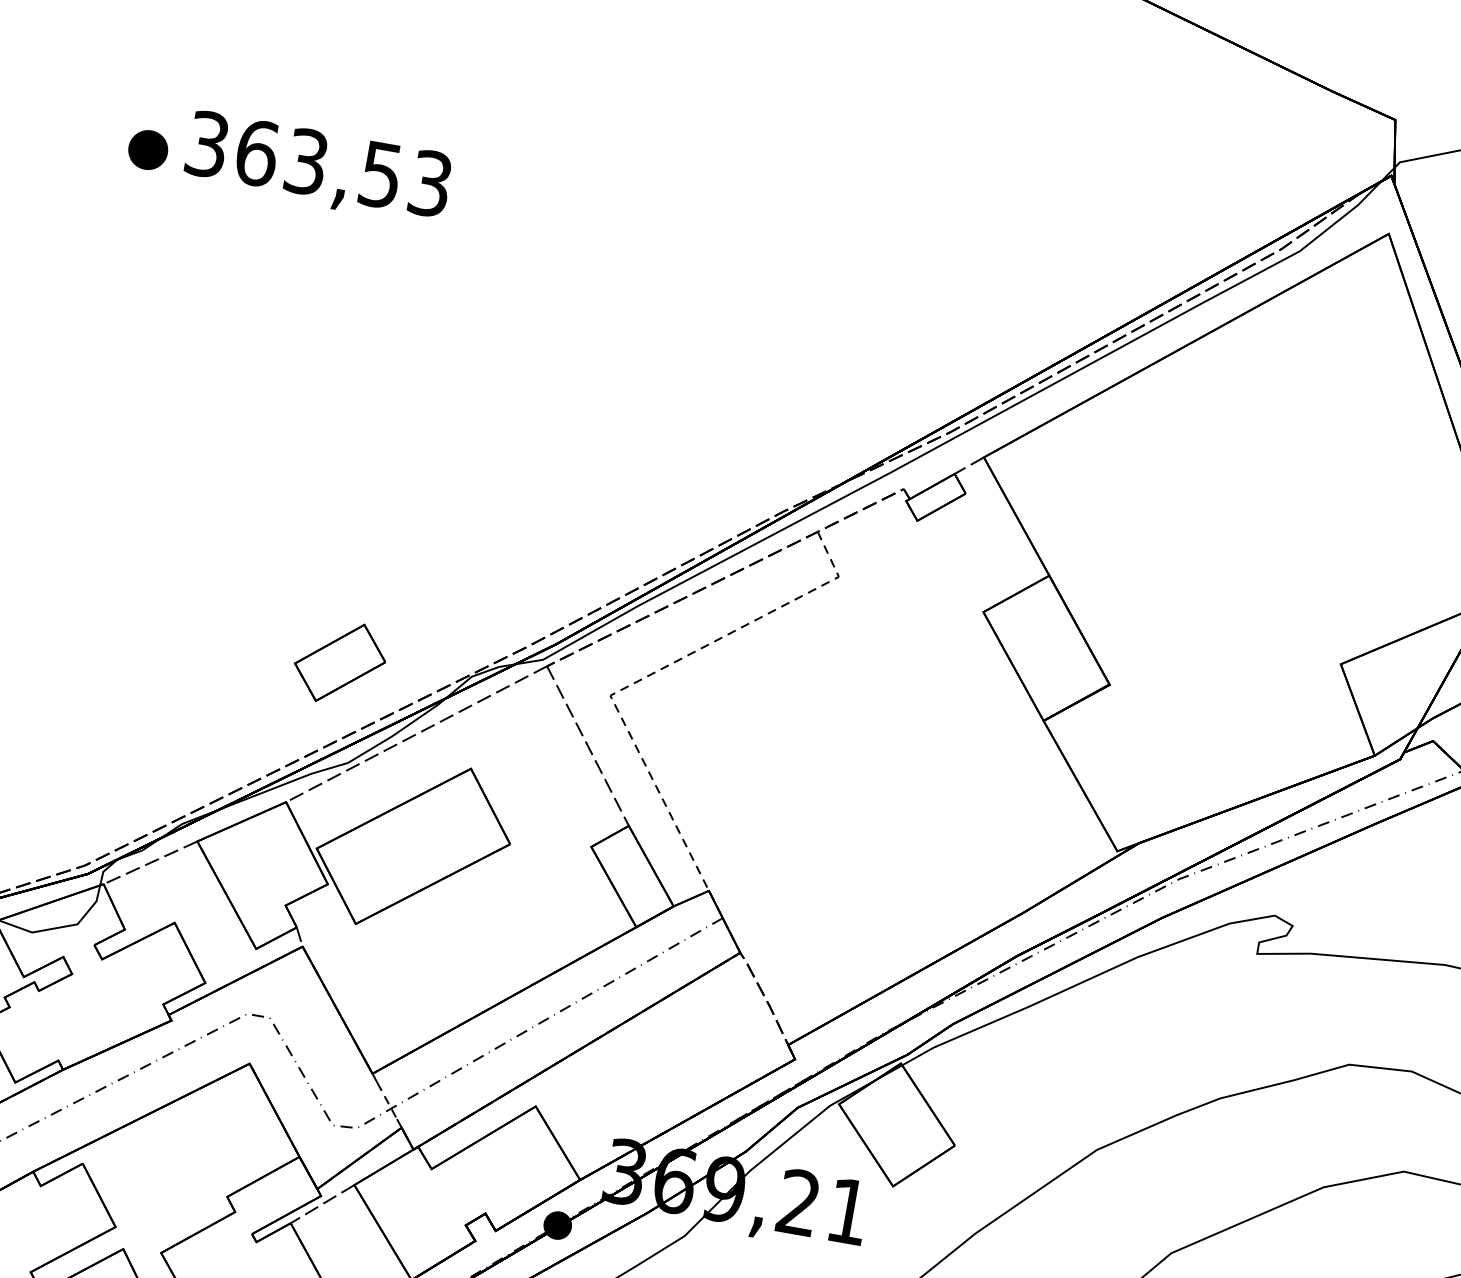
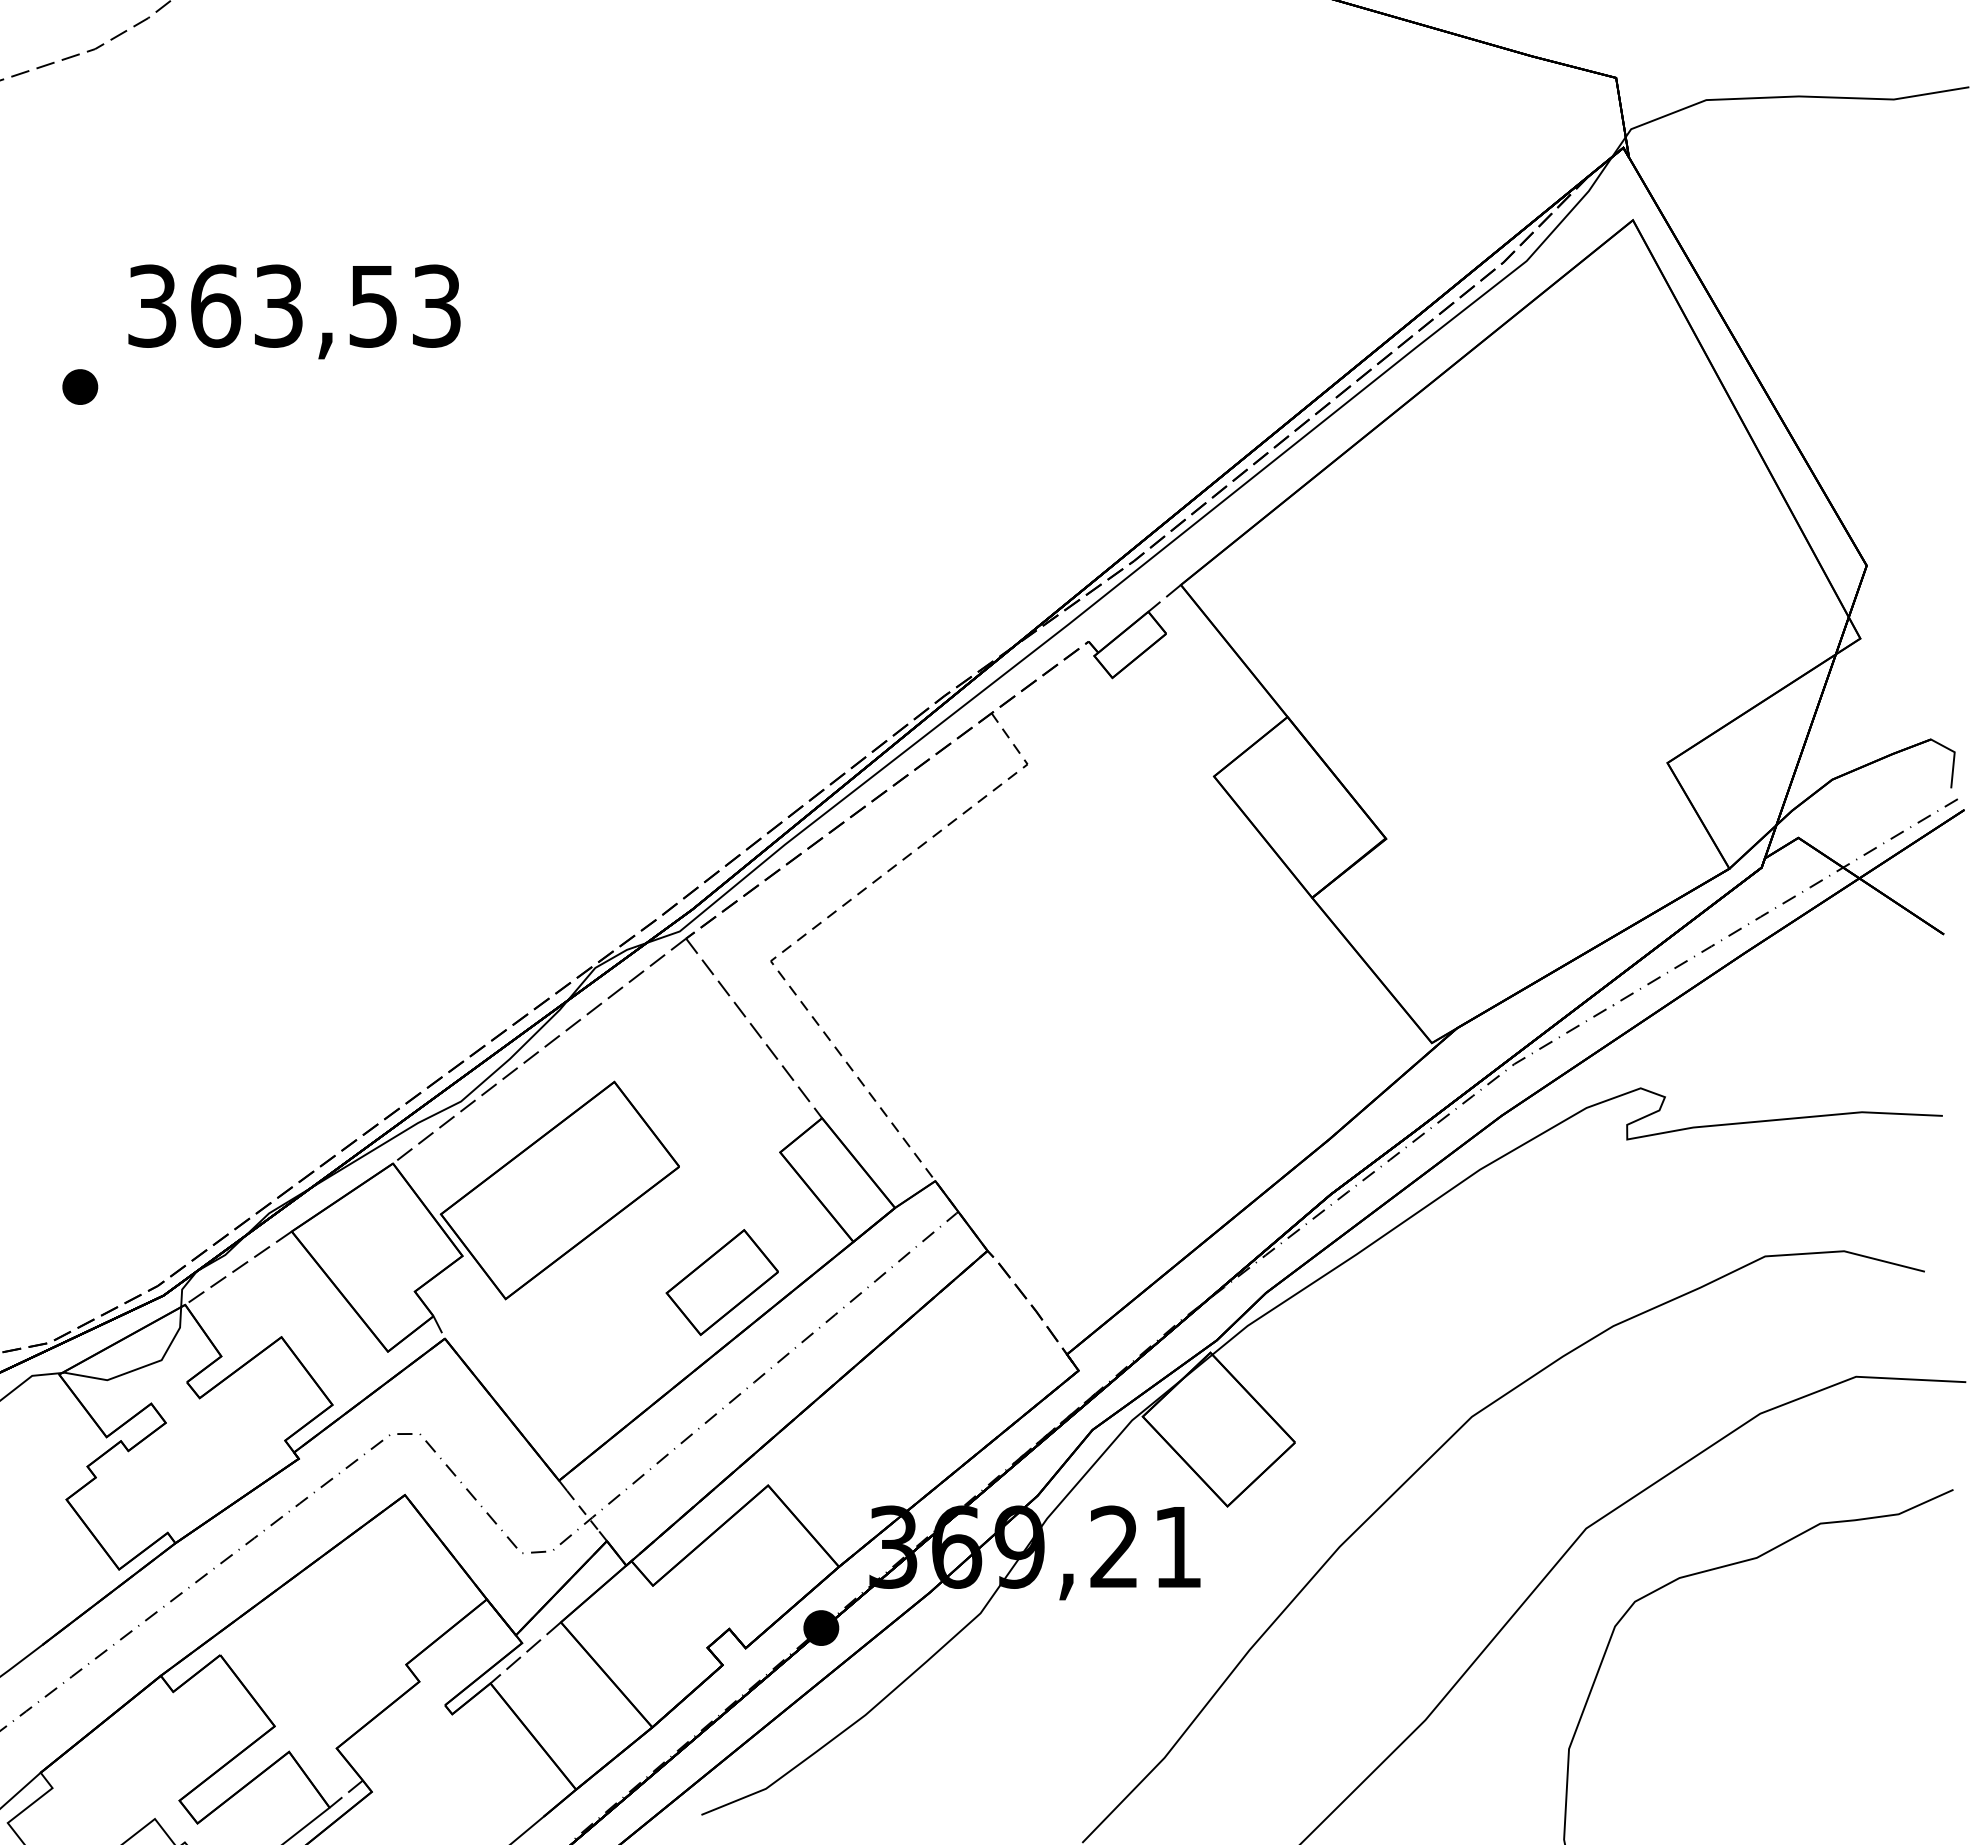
part: (148, 149) -> (80, 386), size x0.71
text: (318, 168) -> (294, 311), moved
part: (339, 662) -> (721, 1282), moved

